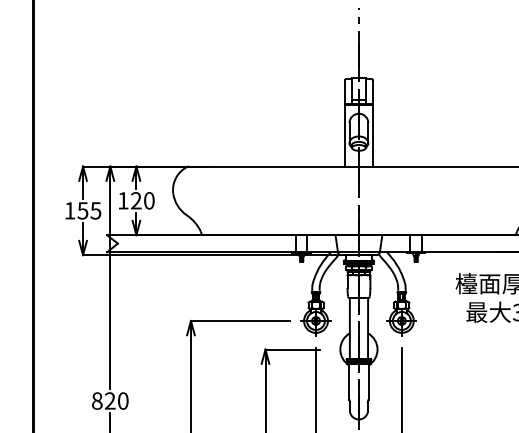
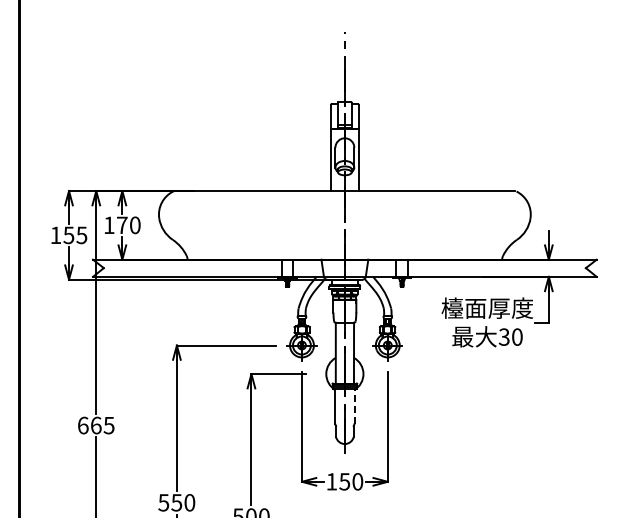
text: (136, 199) -> (122, 224), 120 -> 170
line: (368, 381) -> (354, 406), solid -> dashed
text: (109, 400) -> (95, 425), 820 -> 665

